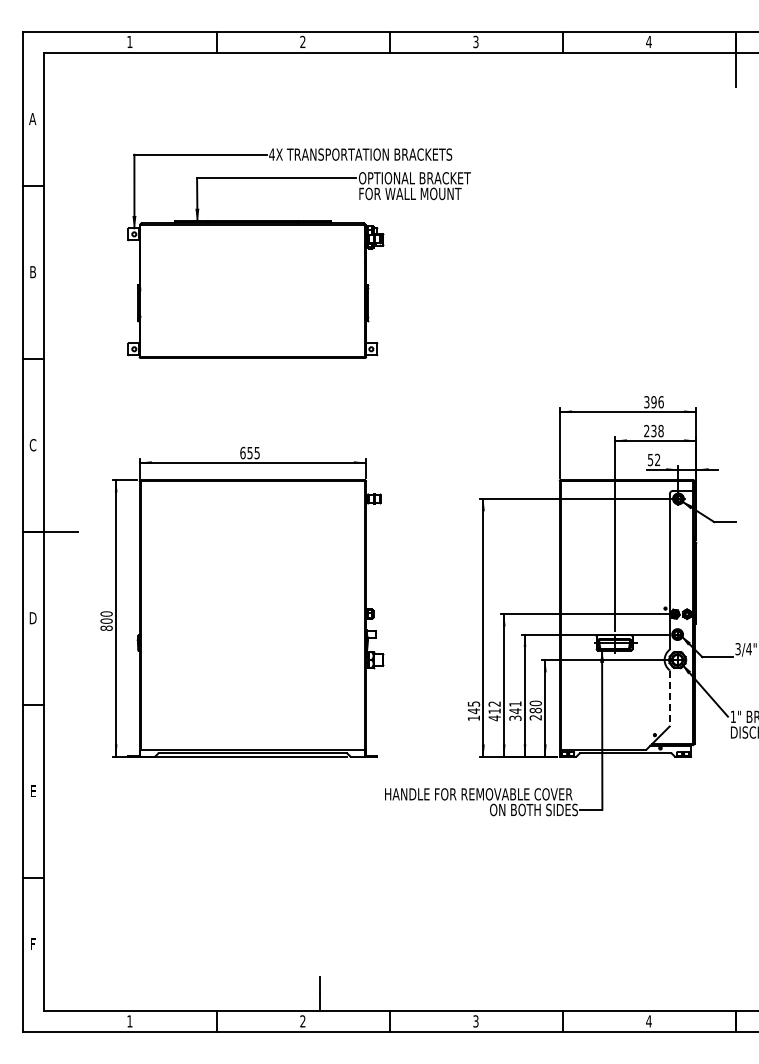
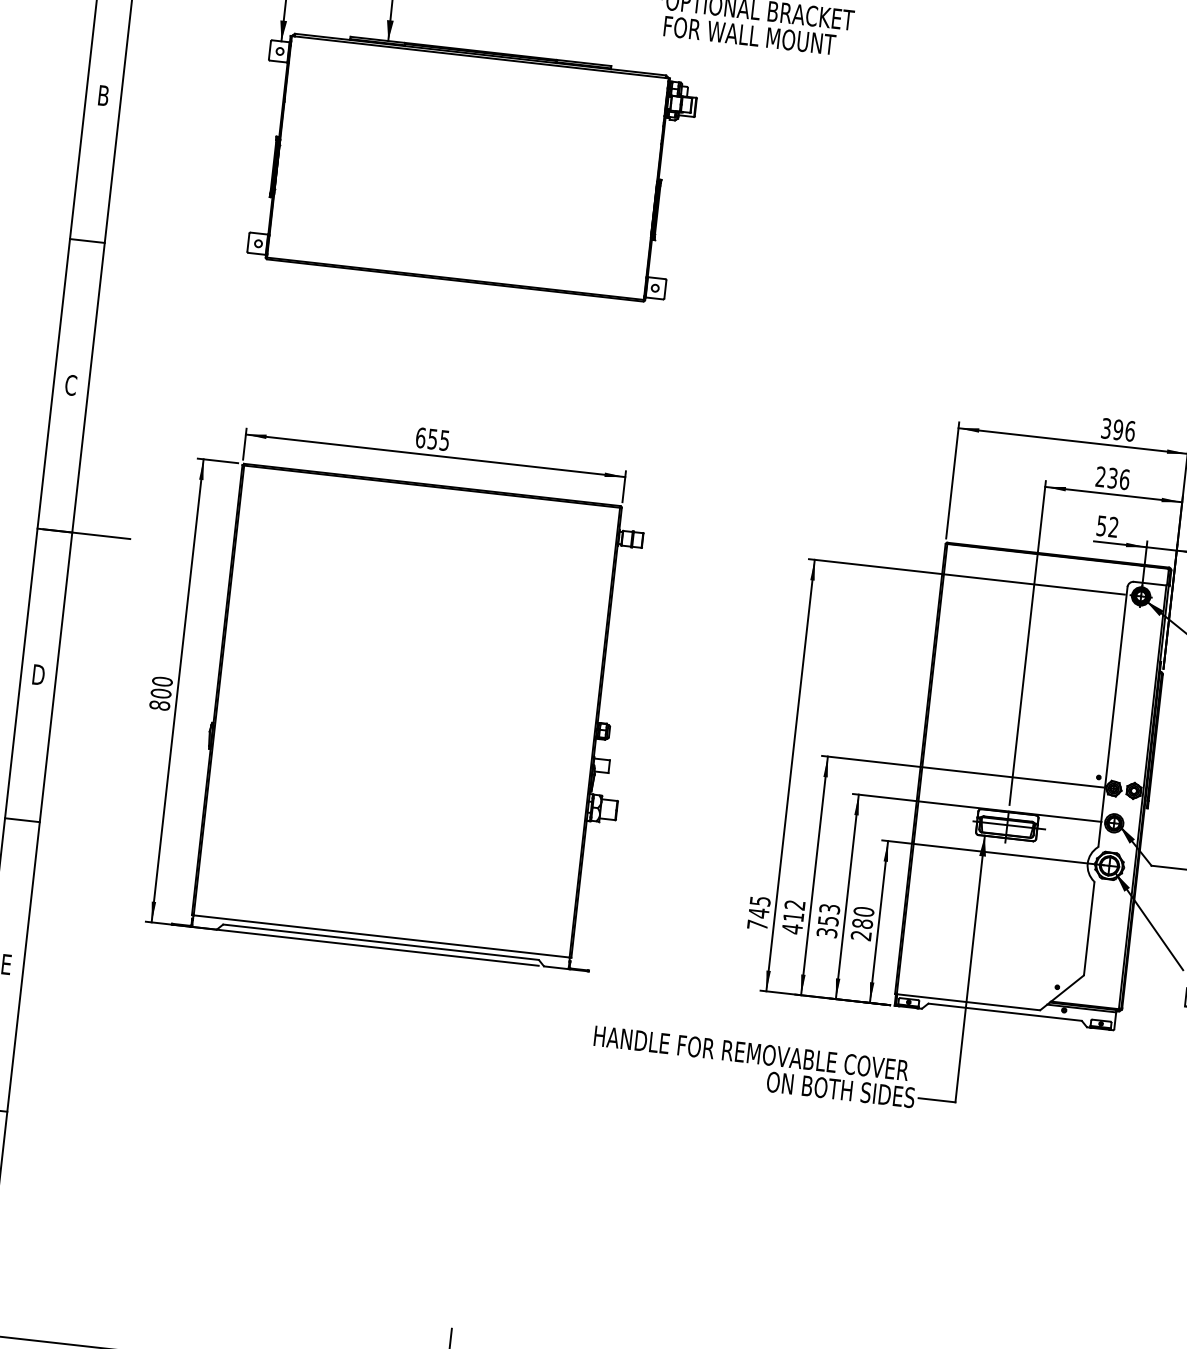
text: (660, 431) -> (1123, 480), 238 -> 236
line: (669, 698) -> (1088, 928), dashed -> solid
text: (515, 707) -> (829, 914), 341 -> 353
text: (473, 717) -> (757, 923), 145 -> 745

